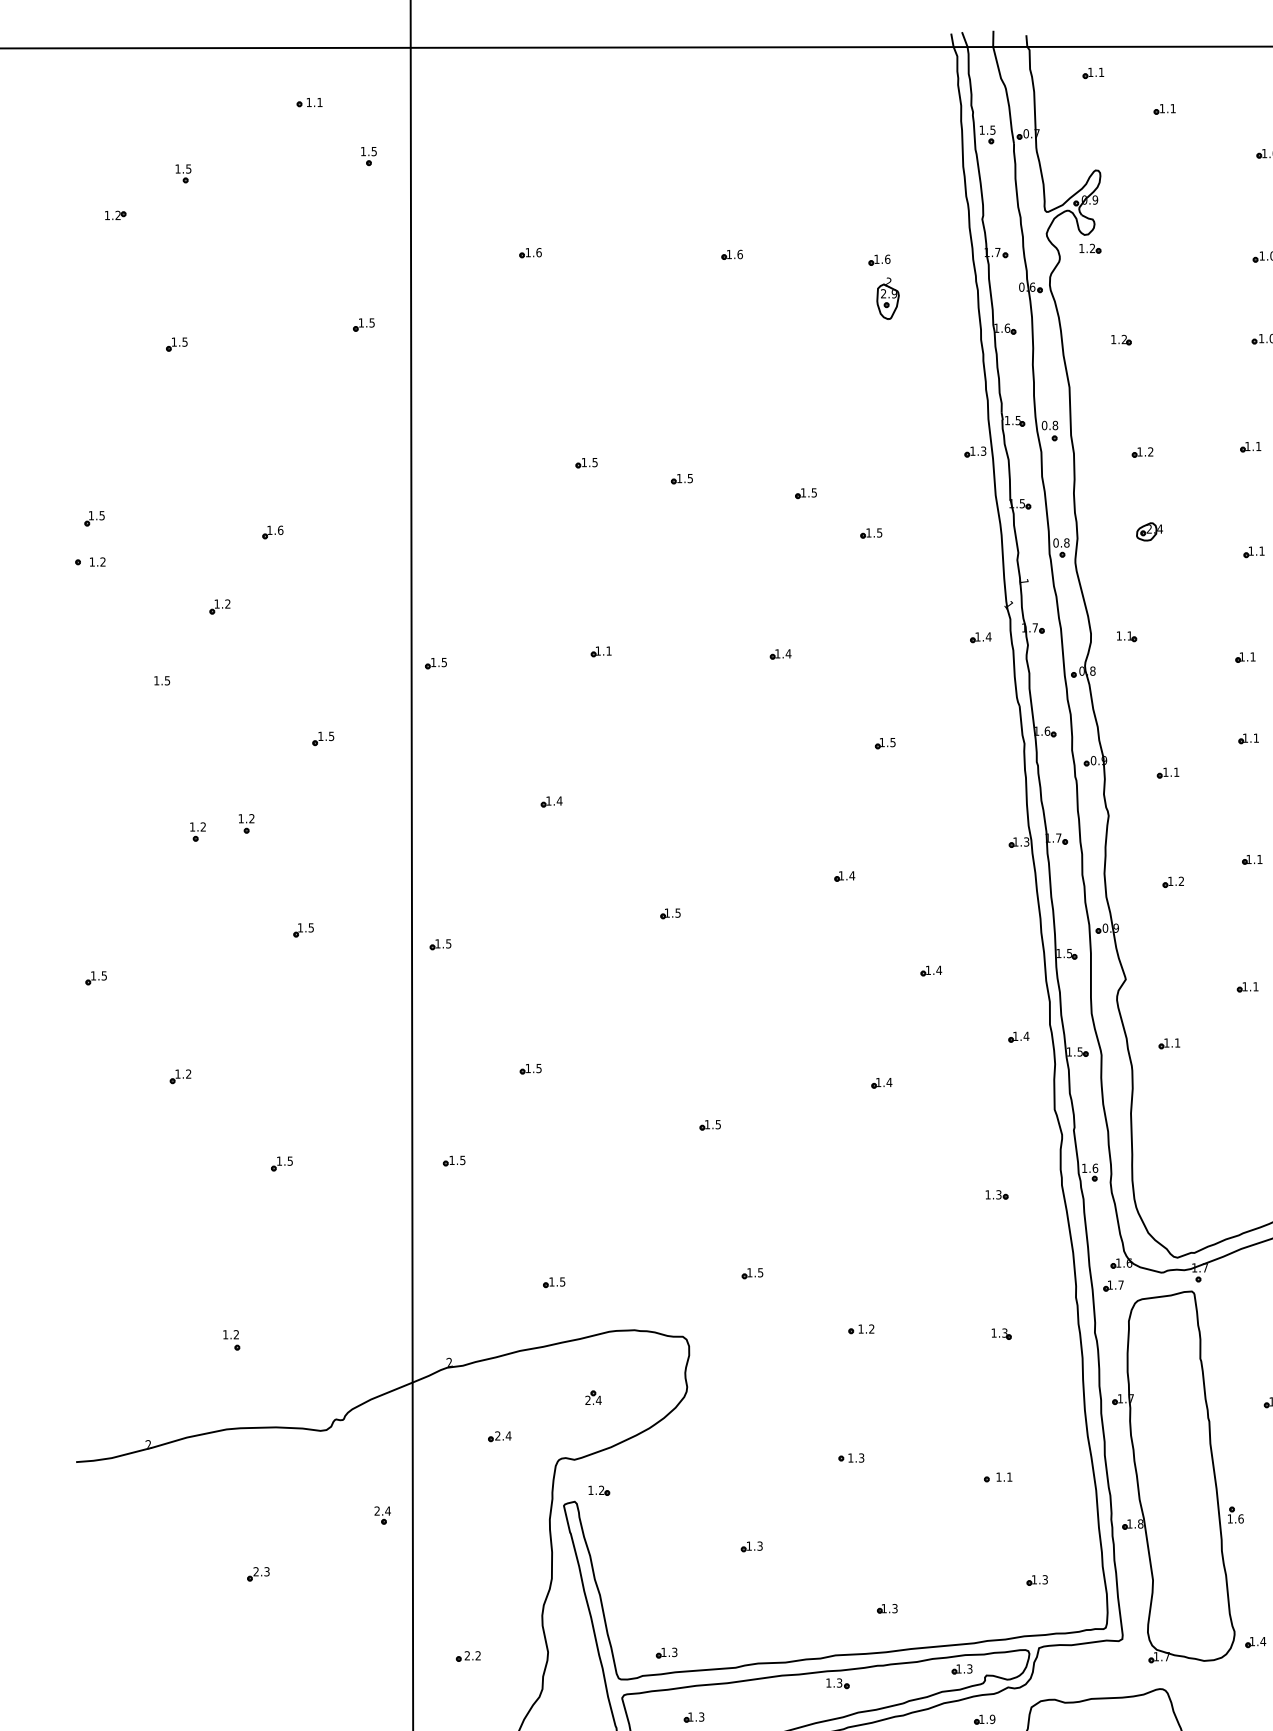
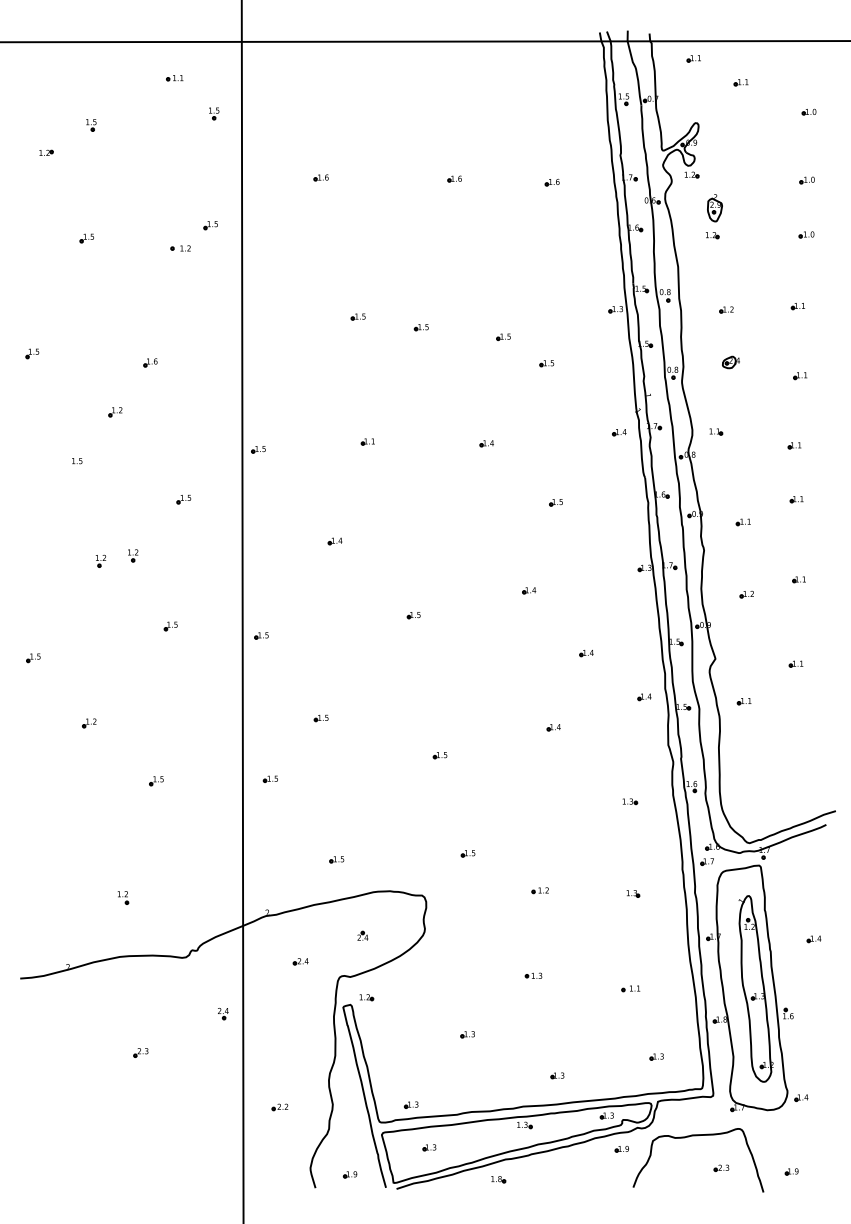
part: (887, 299) -> (714, 208), moved
part: (90, 562) -> (180, 248), moved
part: (1186, 1477) -> (755, 988), added

